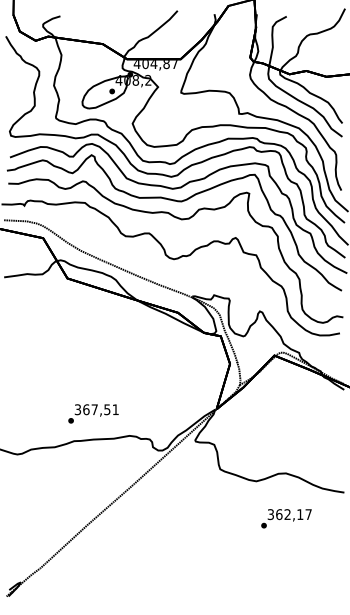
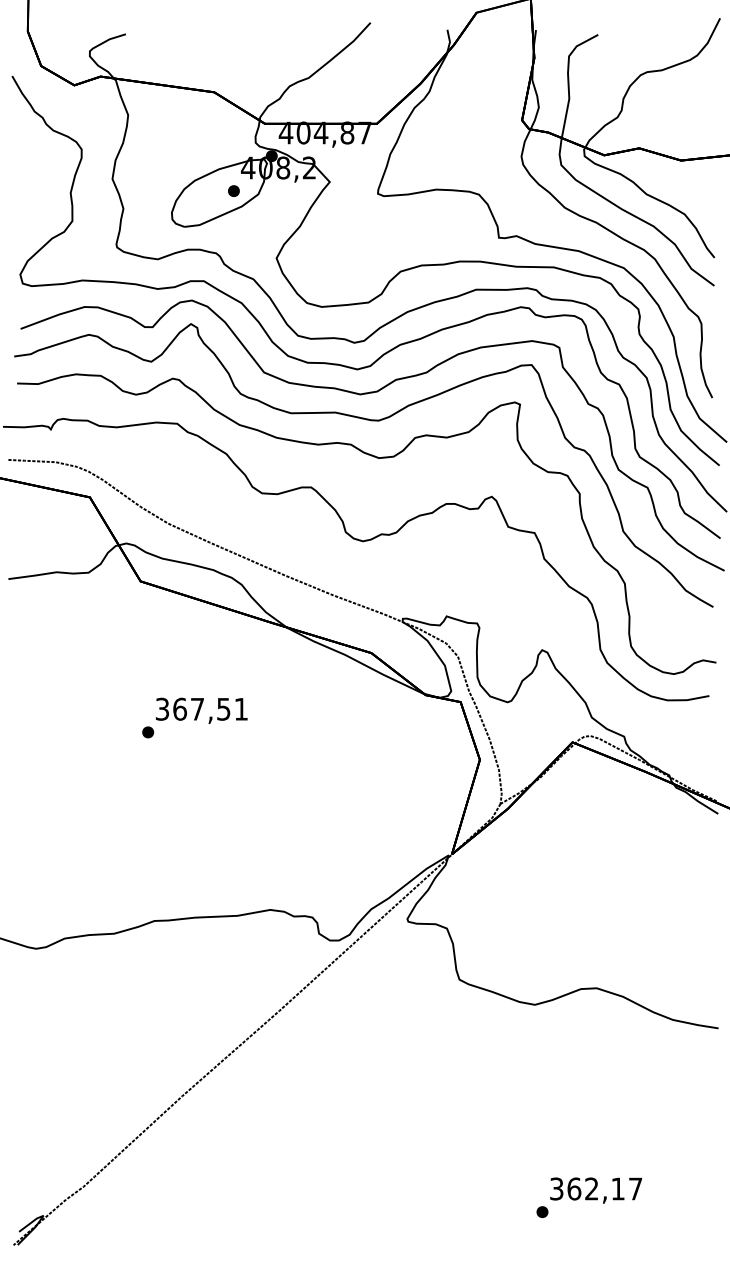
text: (93, 413) -> (194, 717), moved
text: (286, 518) -> (589, 1197), moved

